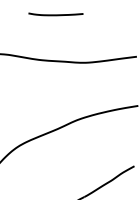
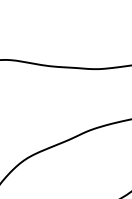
curve: (55, 14) -> (66, 17), removed

